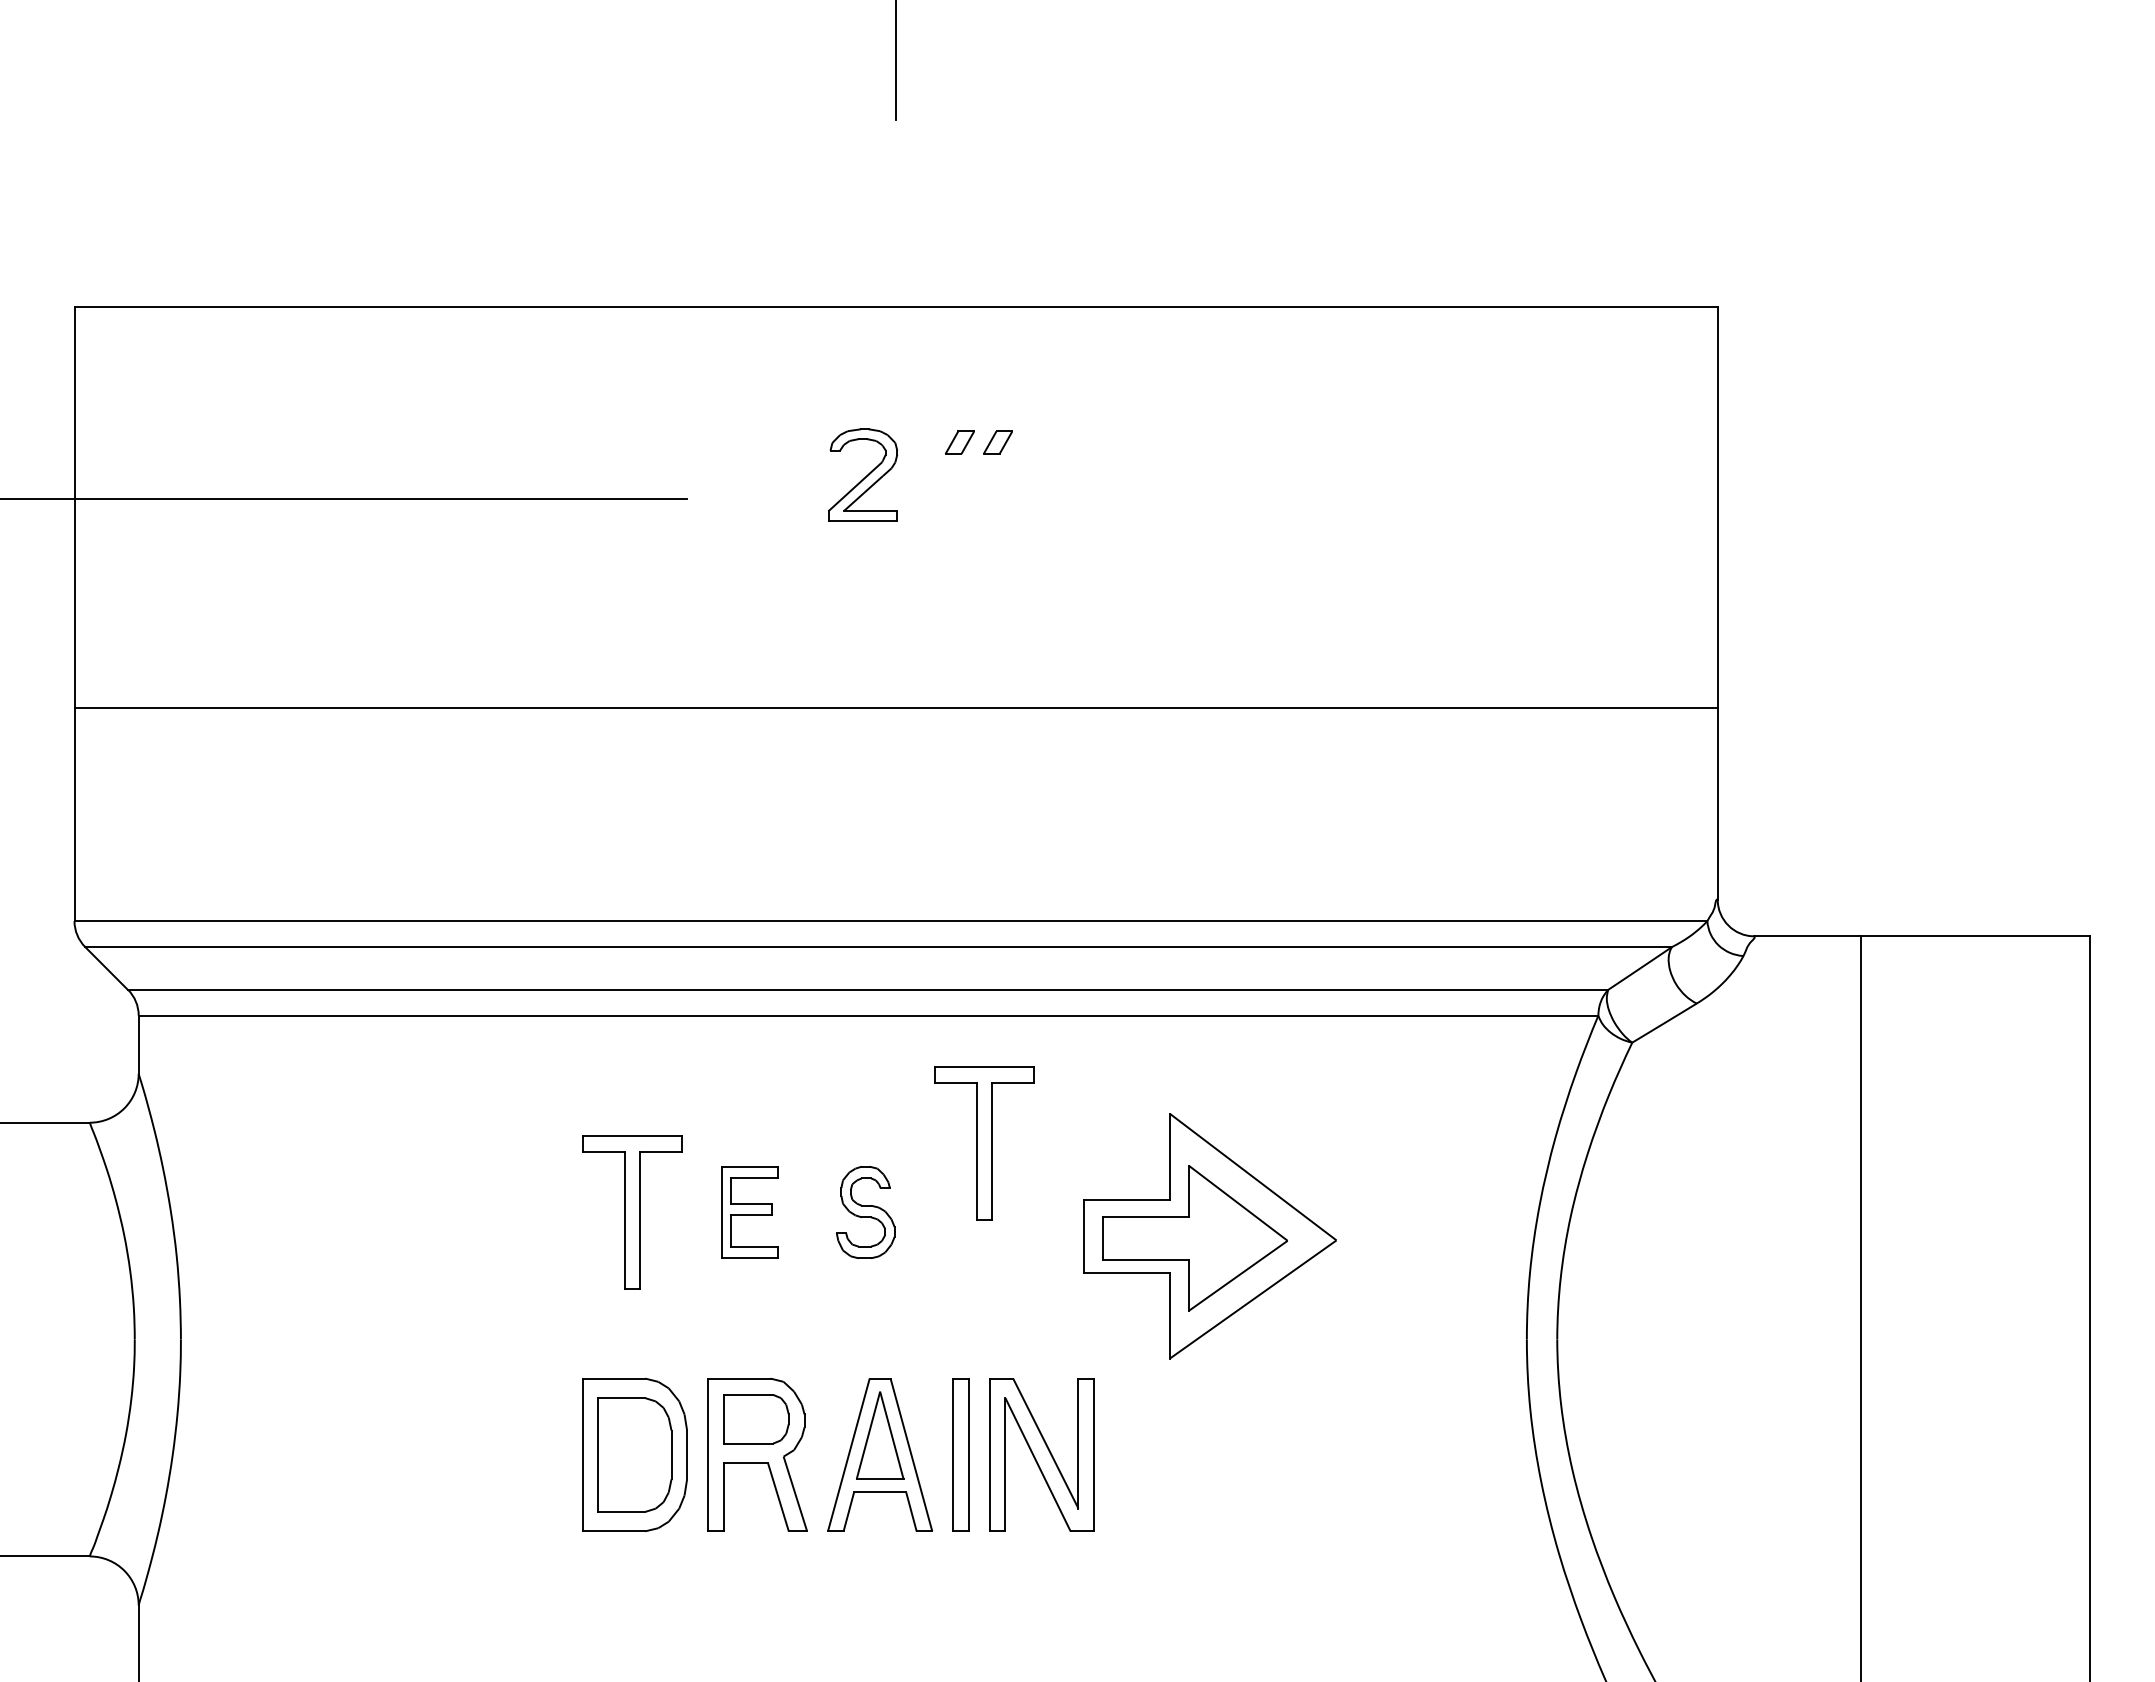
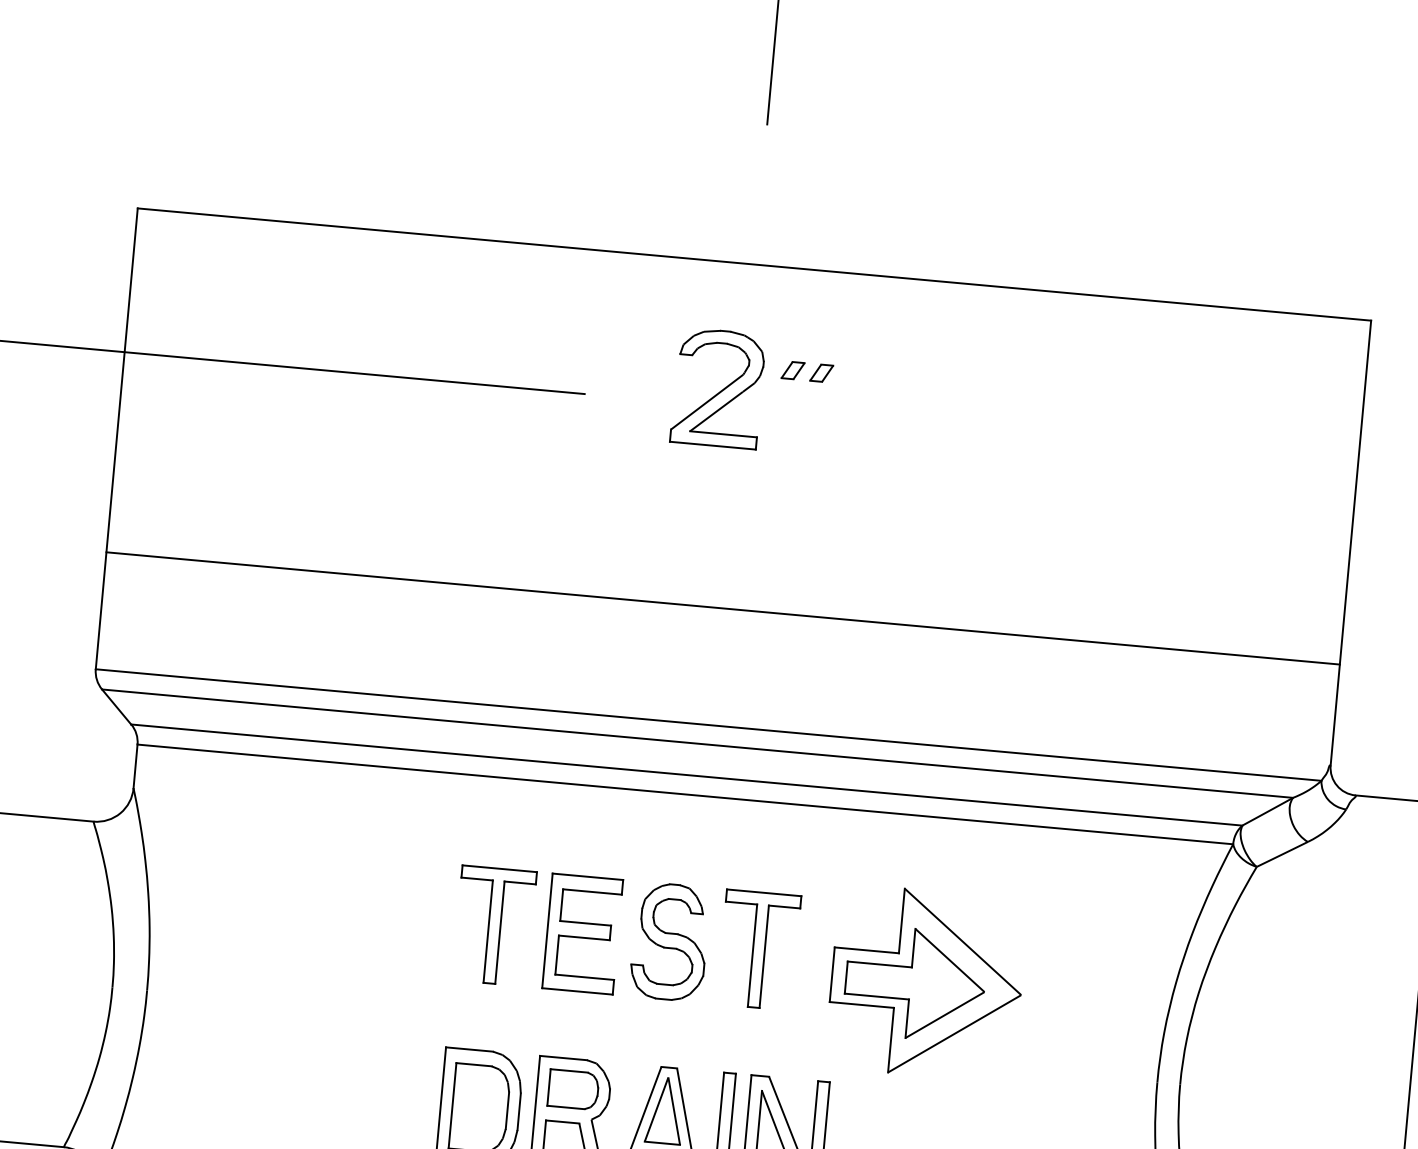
part: (862, 474) -> (717, 387), size x1.67
line: (895, 708) -> (722, 608), moved
part: (984, 1143) -> (758, 950), moved
part: (749, 1212) -> (582, 934), size x1.67
part: (865, 1212) -> (669, 942), size x1.67

